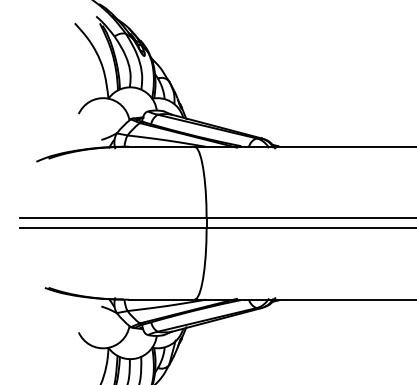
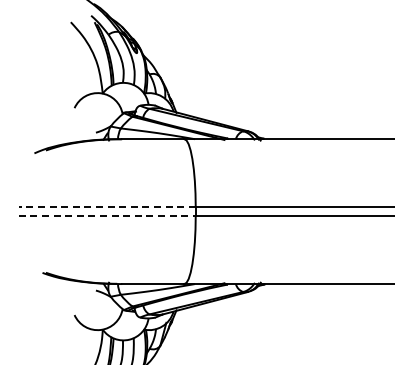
line: (112, 218) -> (106, 207), solid -> dashed
line: (113, 228) -> (107, 216), solid -> dashed

